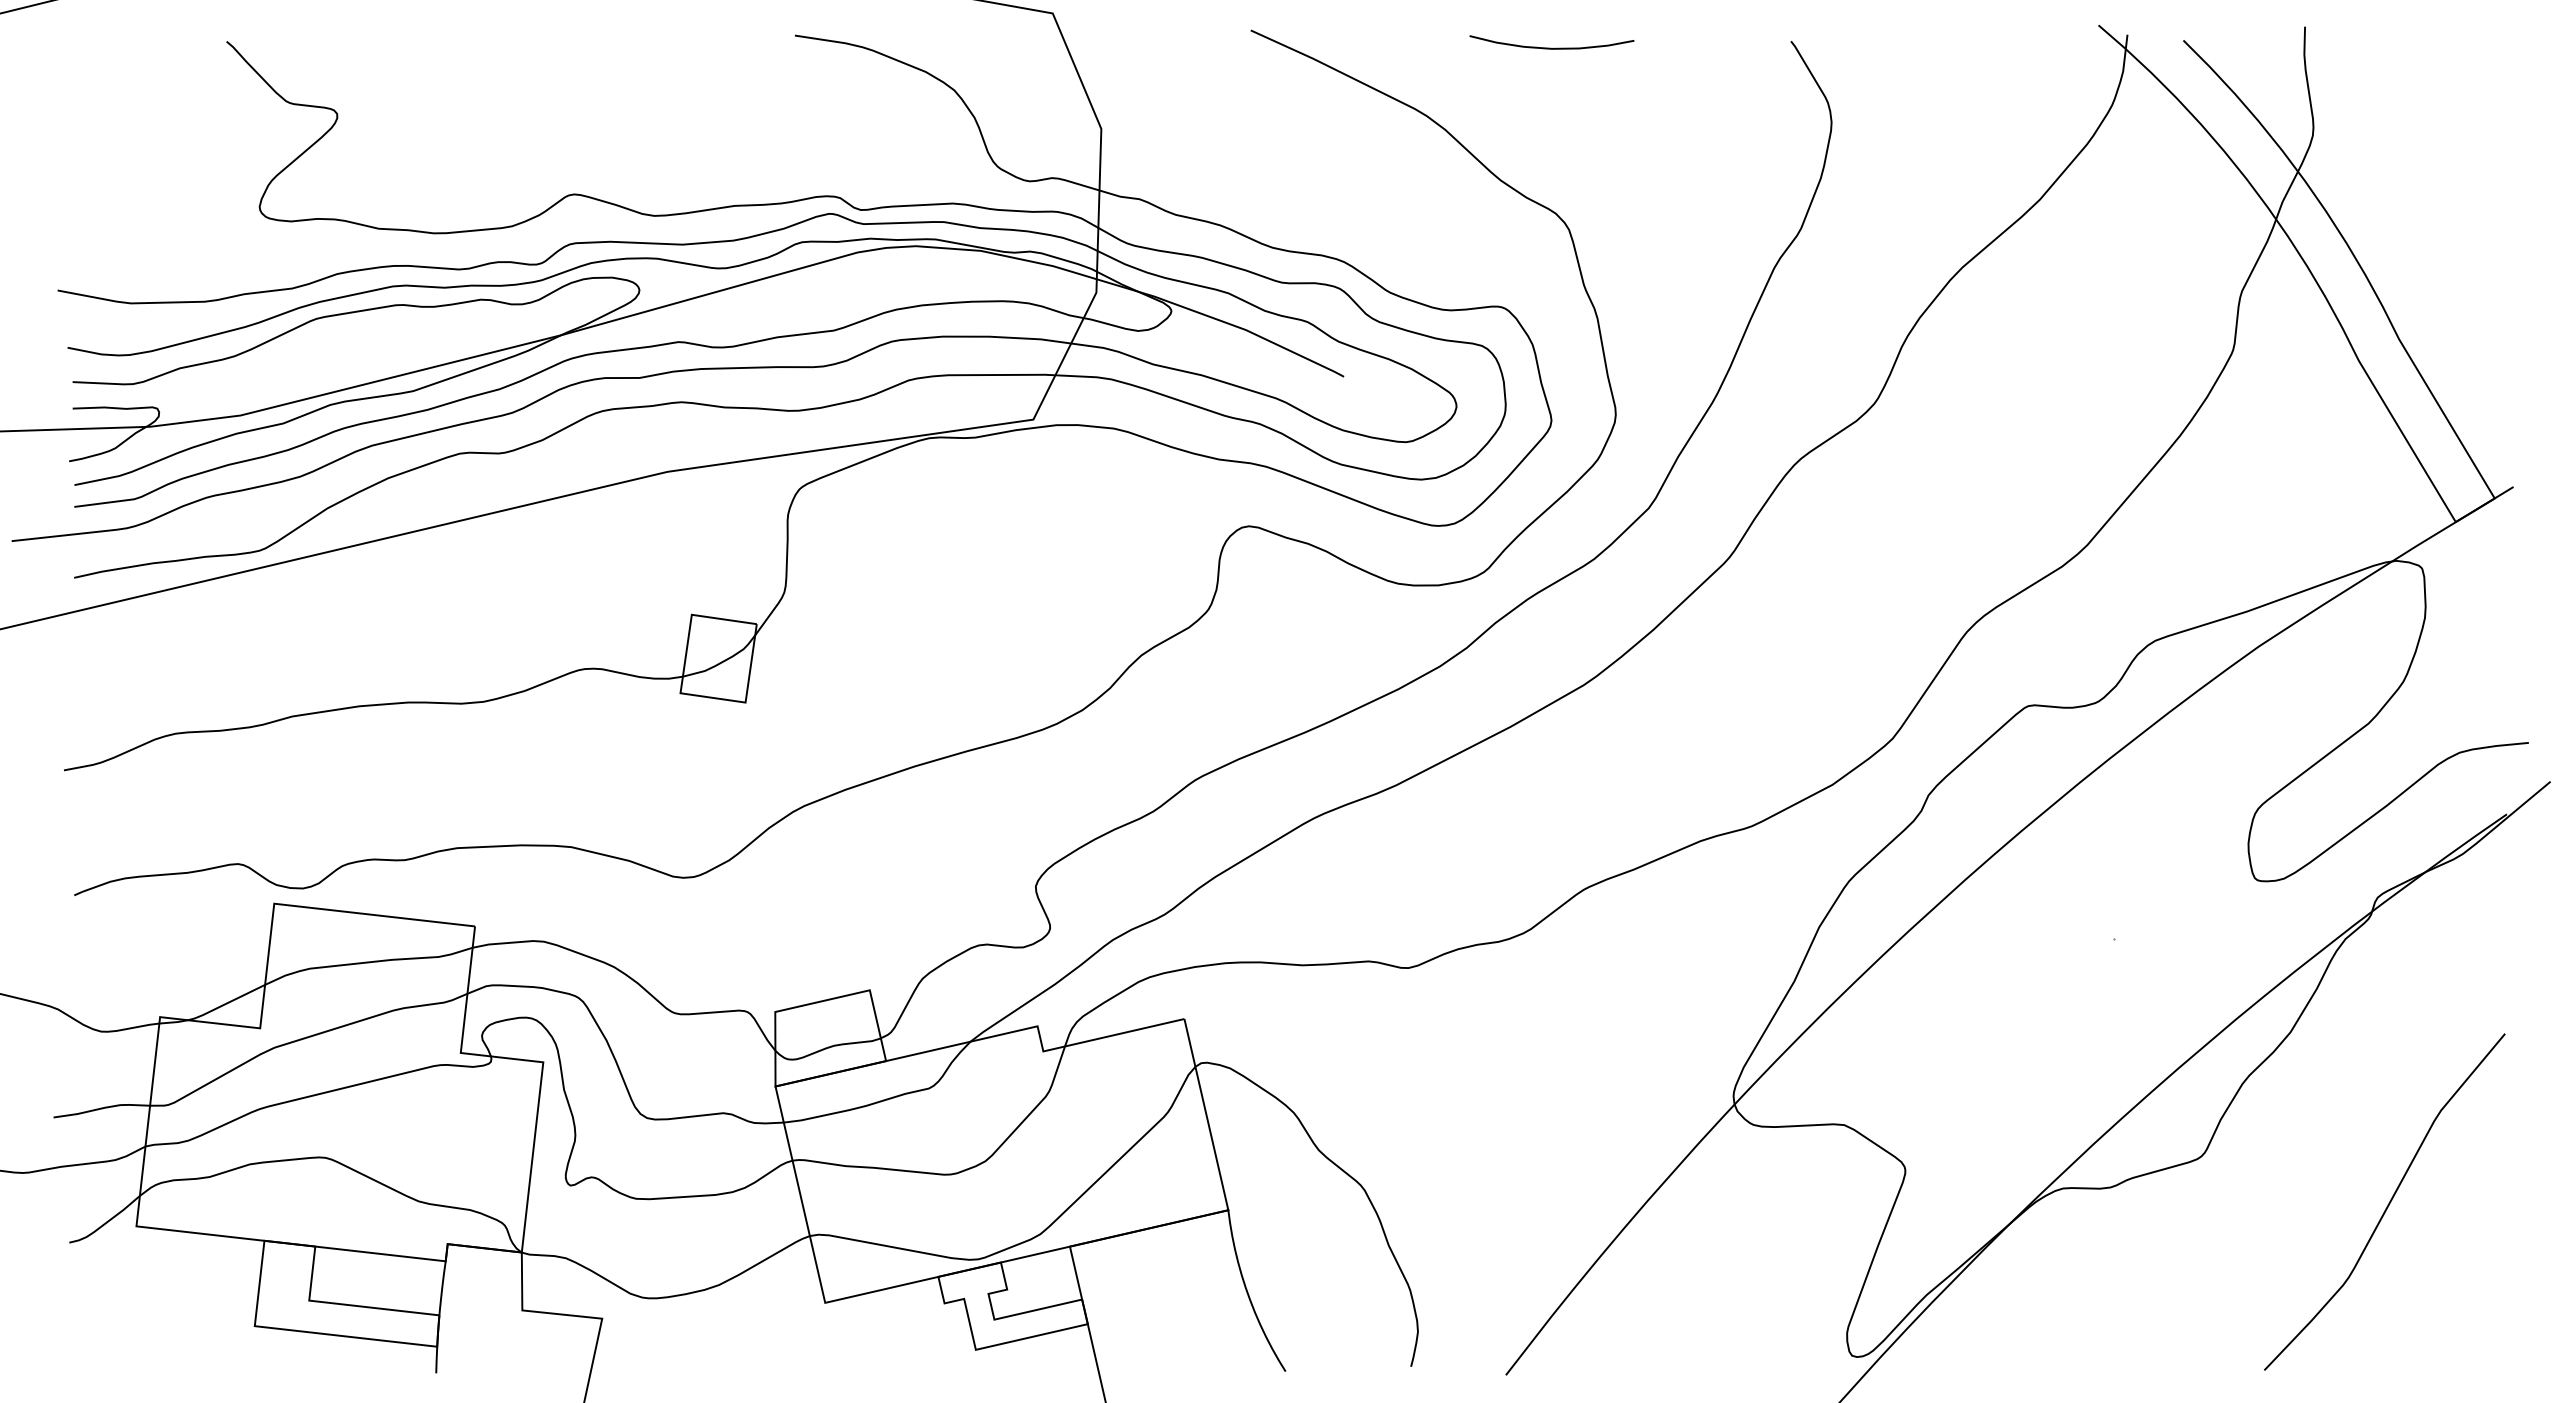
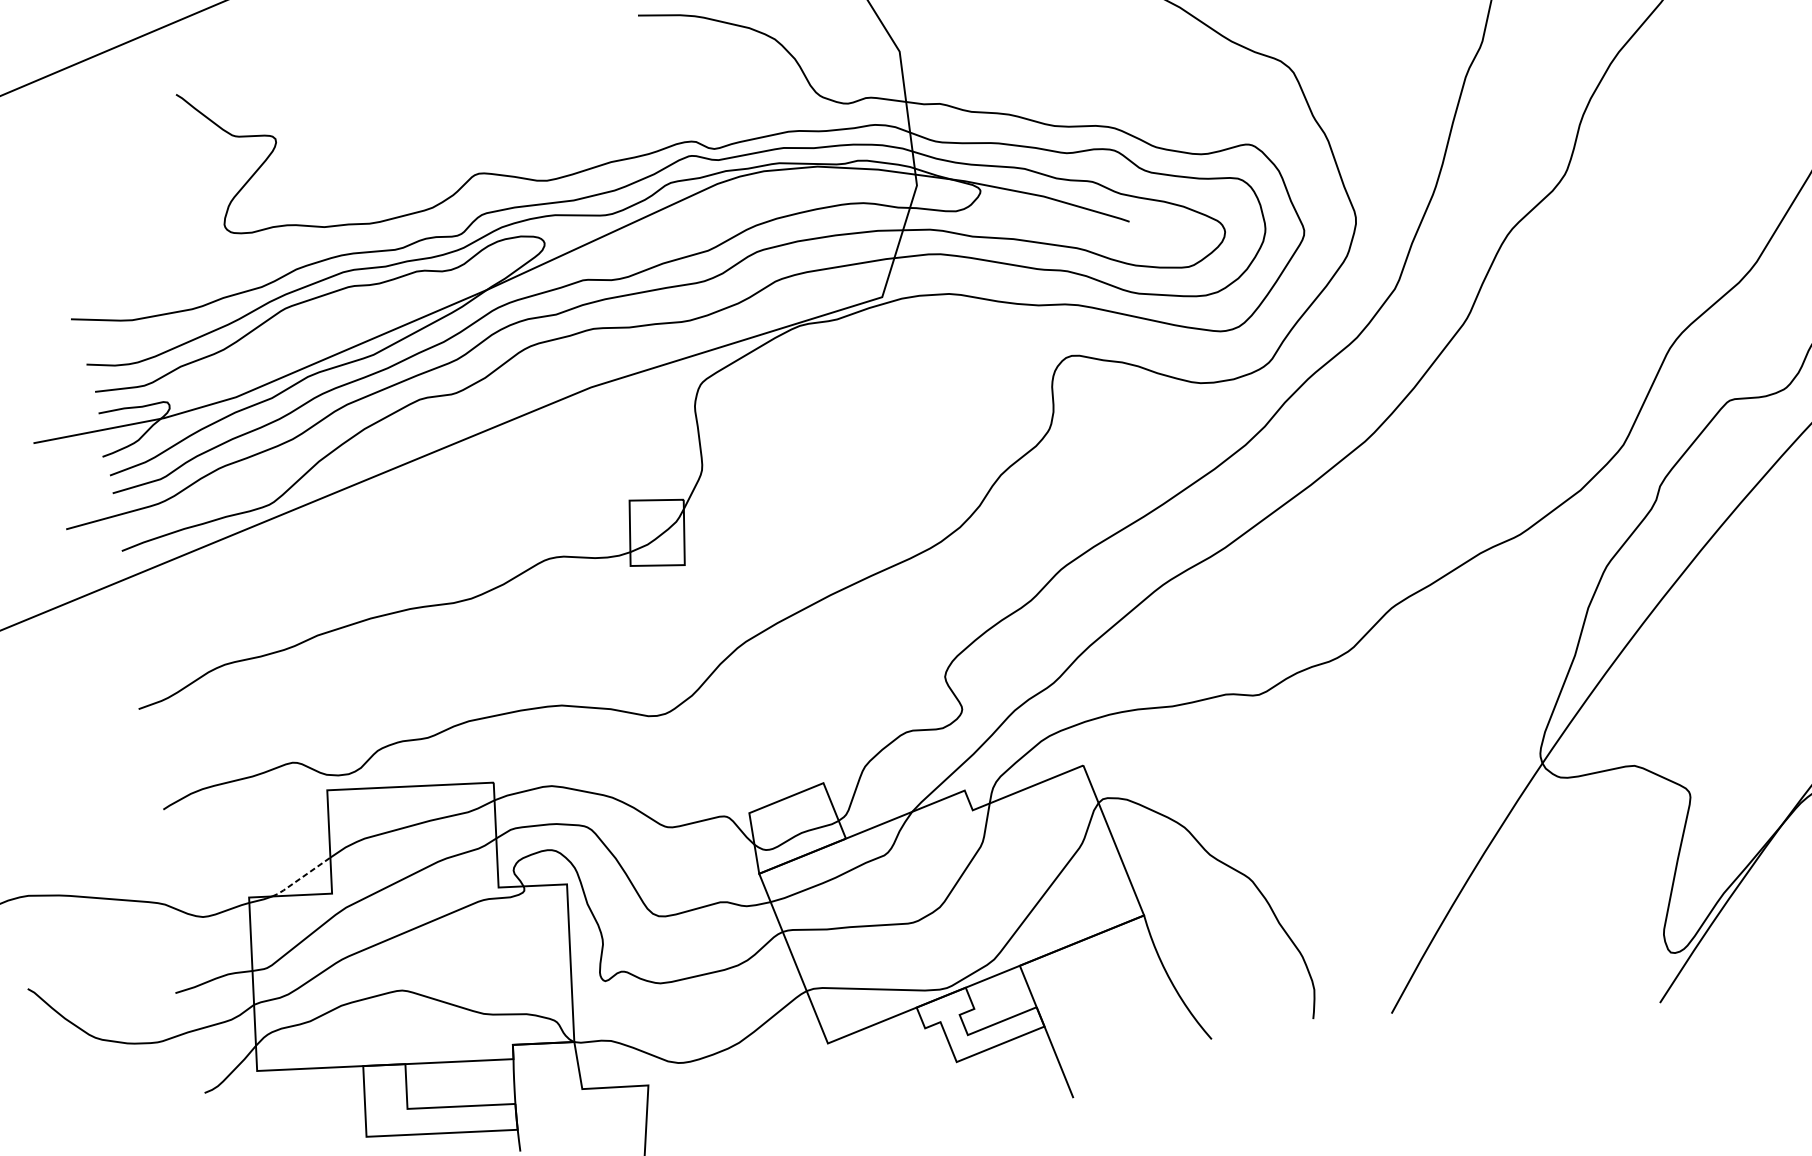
line: (226, 1003) -> (301, 877), solid -> dashed

